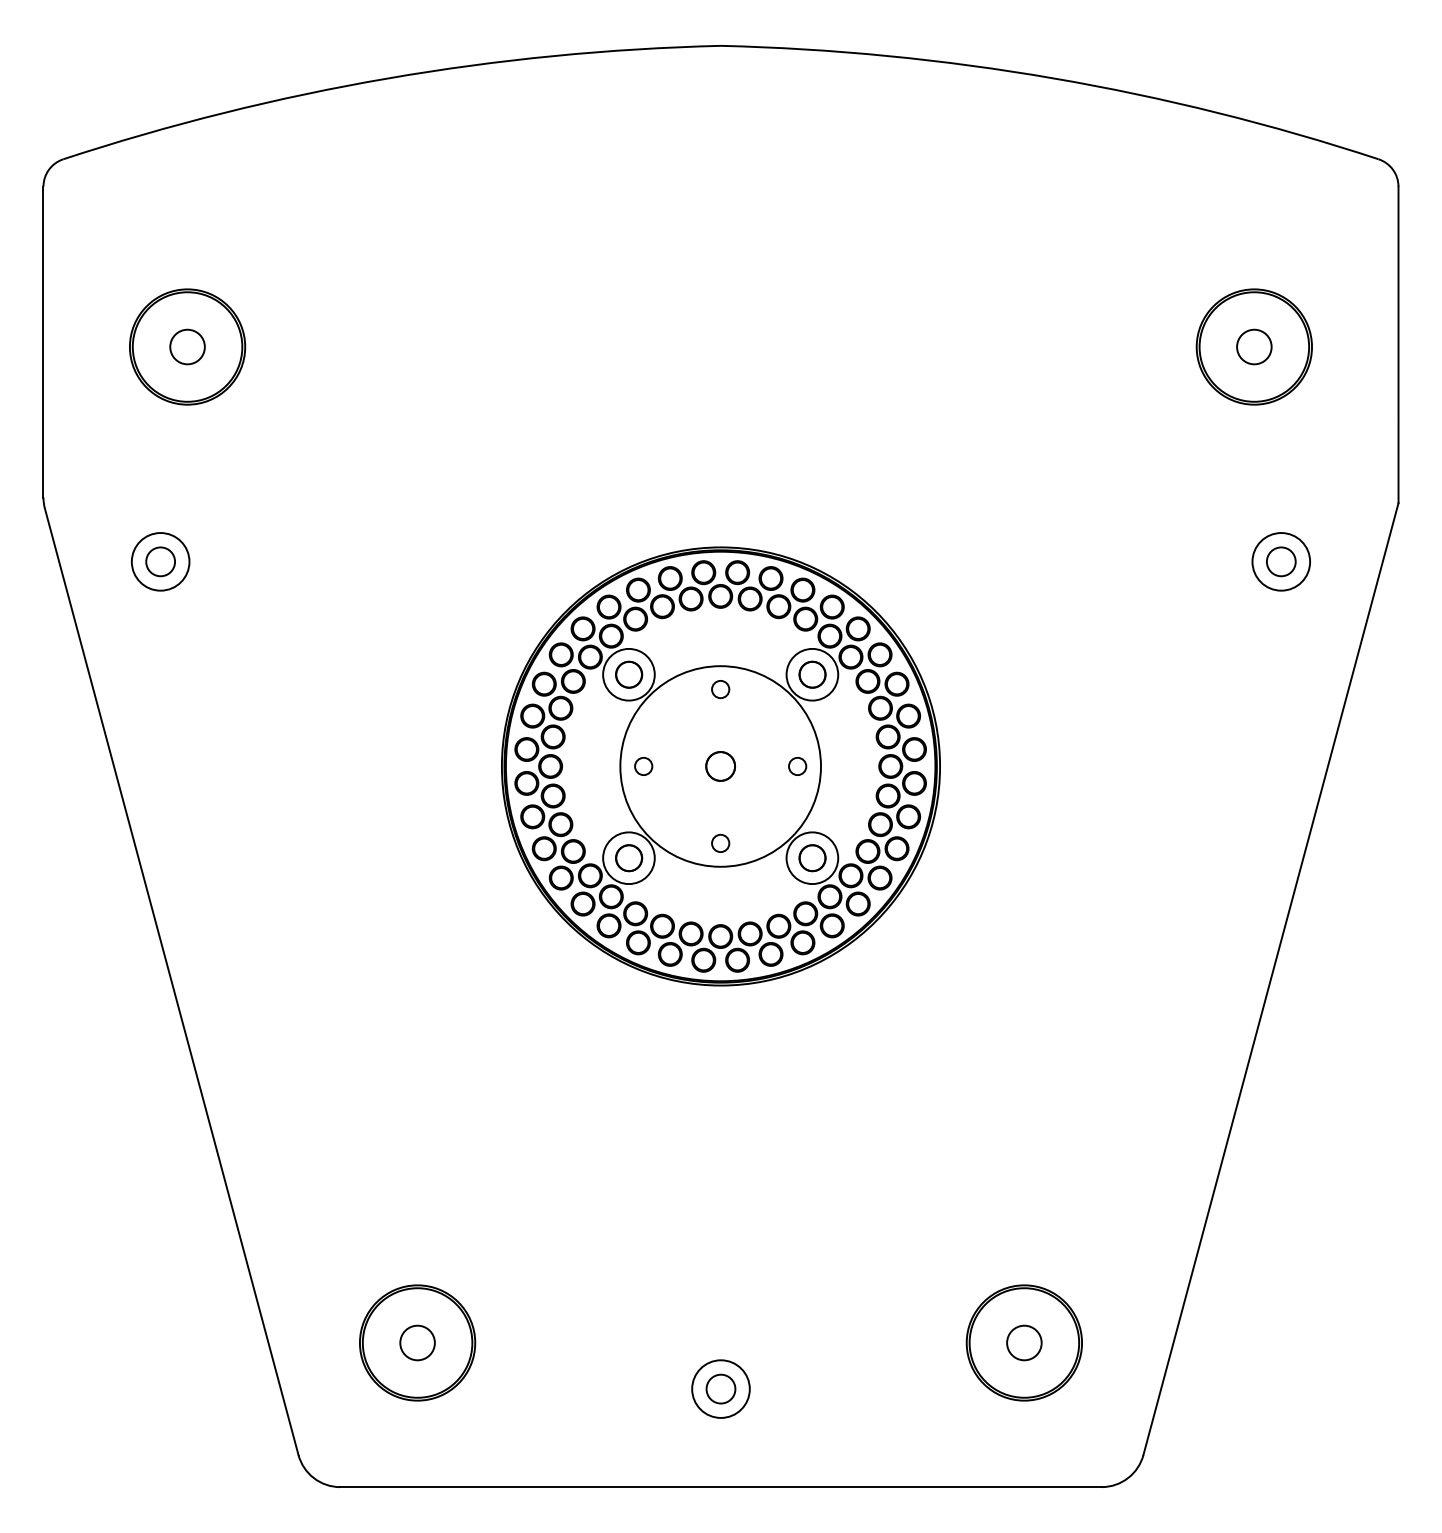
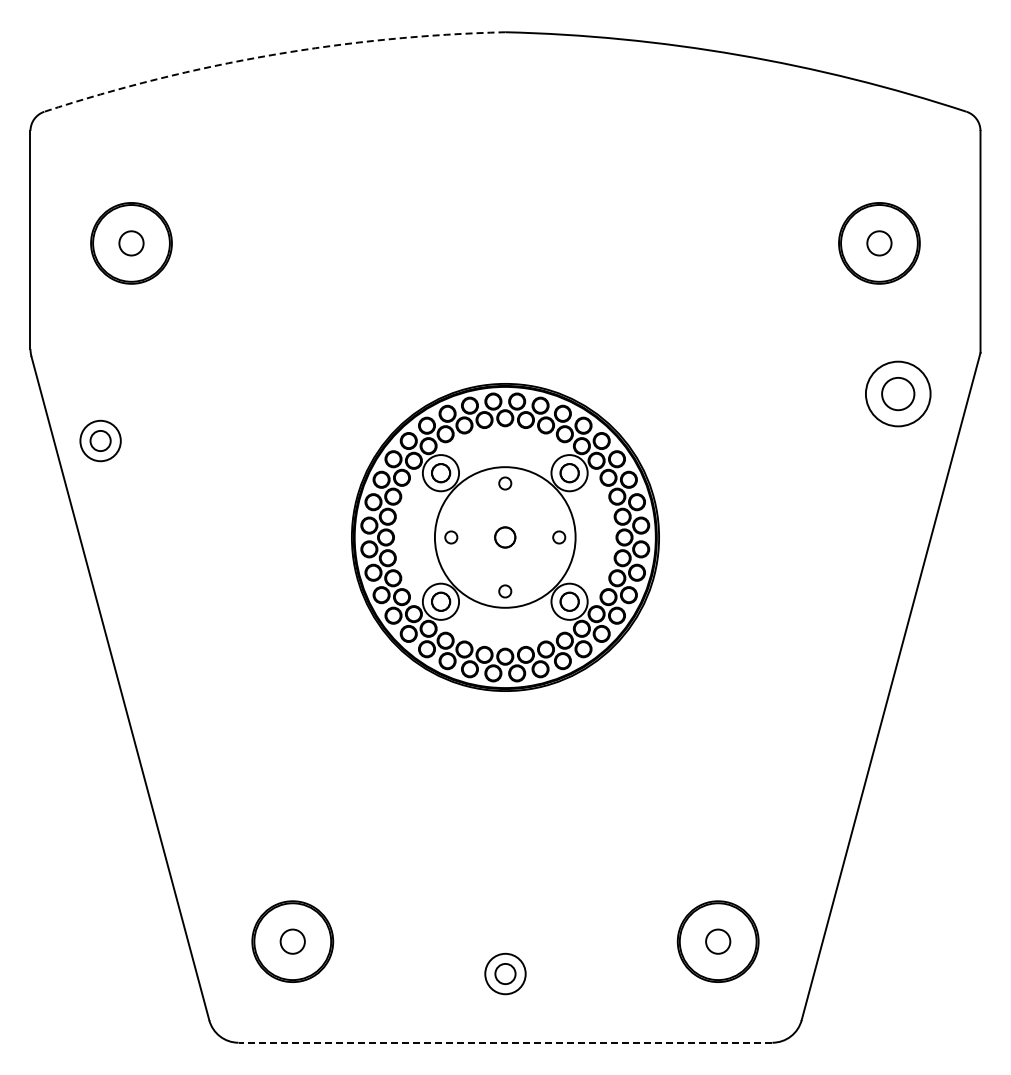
arc: (388, 79) -> (272, 55), solid -> dashed
part: (160, 561) -> (100, 440), moved
part: (1281, 561) -> (898, 393), size x1.6
line: (721, 1486) -> (505, 1042), solid -> dashed

